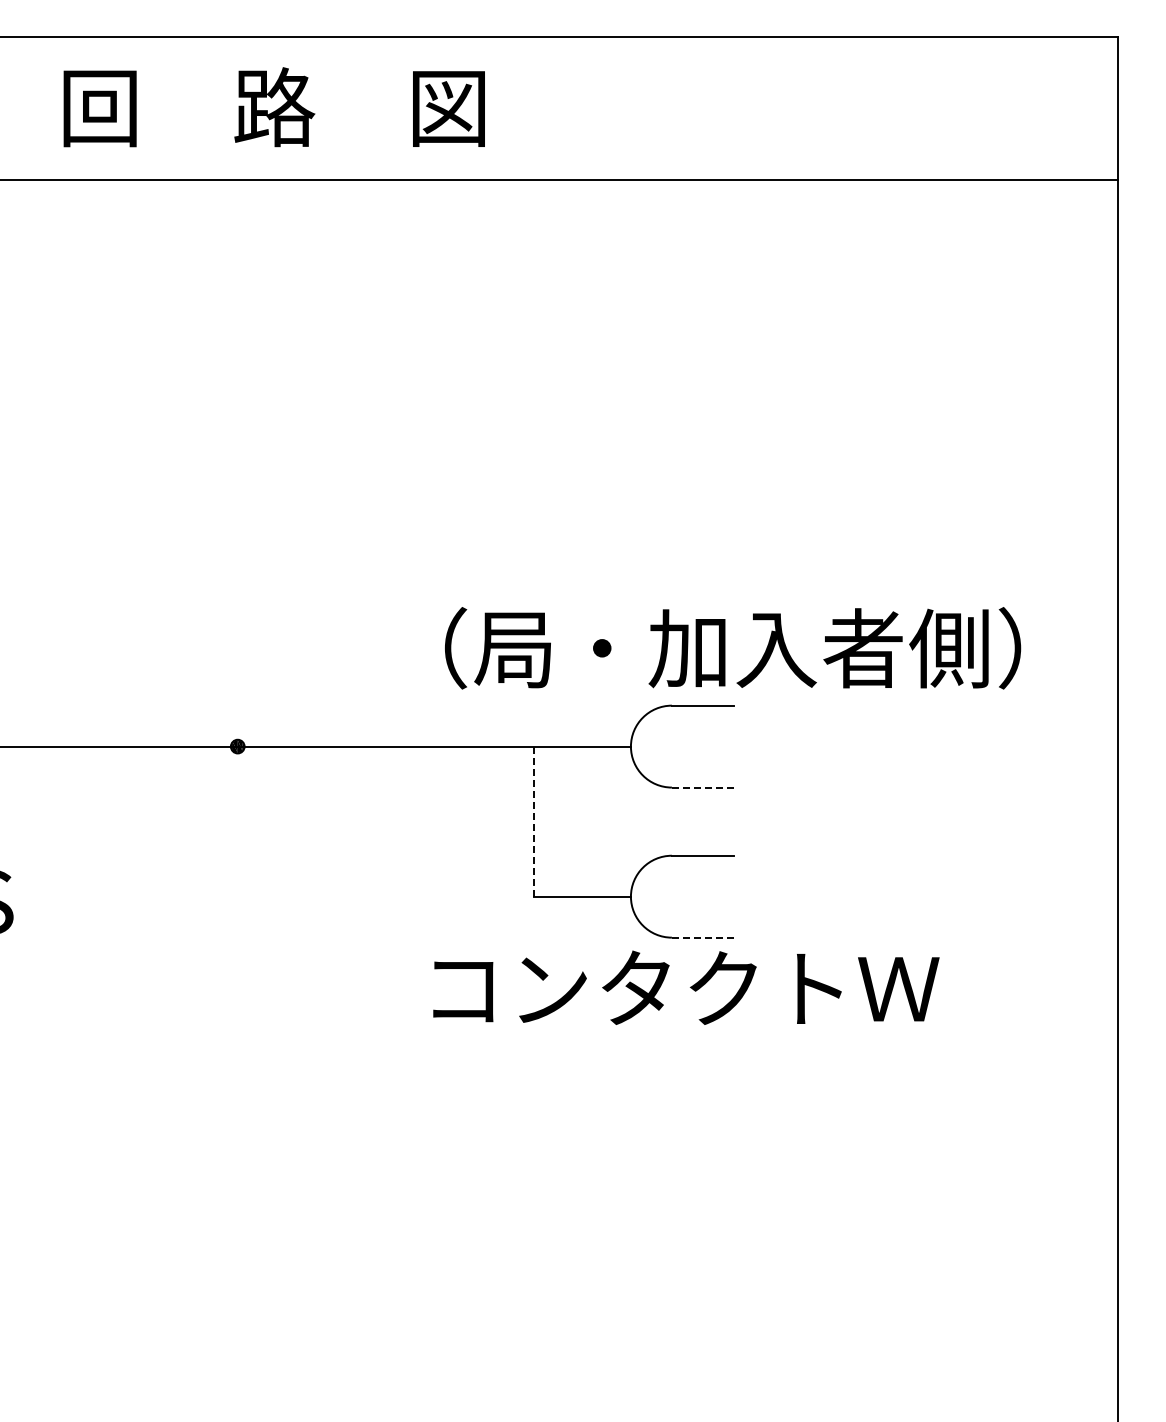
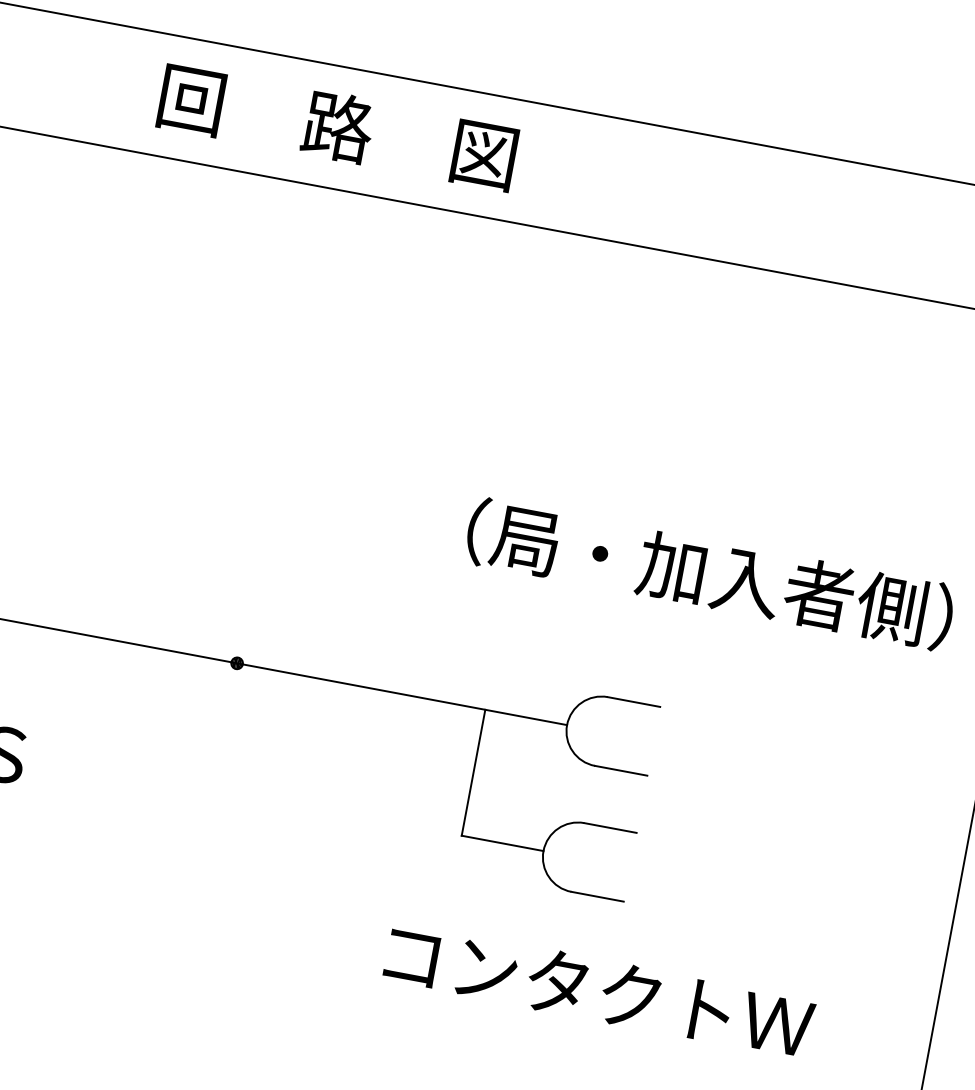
text: (273, 107) -> (337, 126), moved
text: (733, 648) -> (710, 574), moved
line: (703, 787) -> (621, 770), dashed -> solid
line: (533, 821) -> (473, 772), dashed -> solid
line: (703, 937) -> (598, 896), dashed -> solid
text: (686, 987) -> (599, 989), moved

